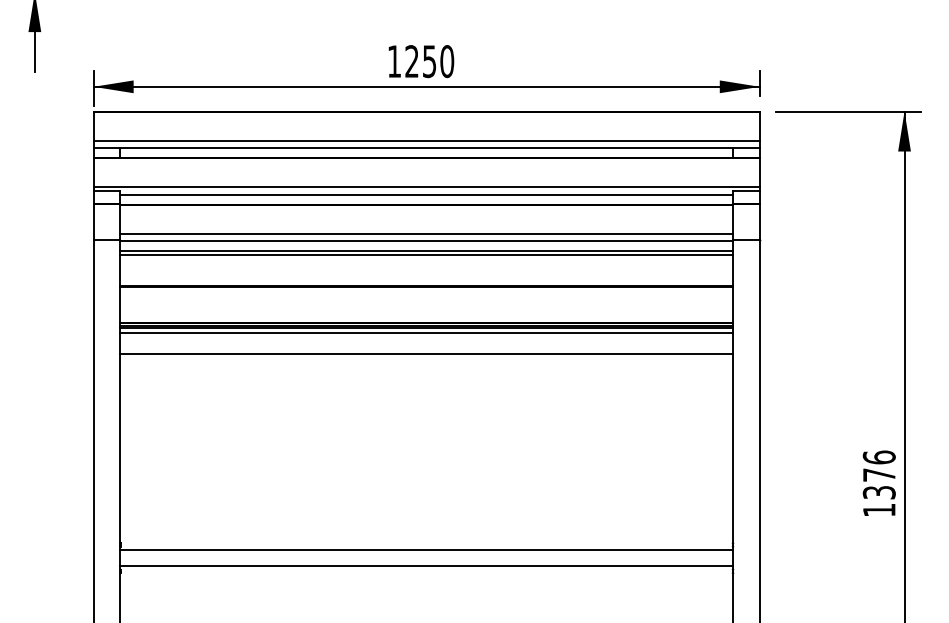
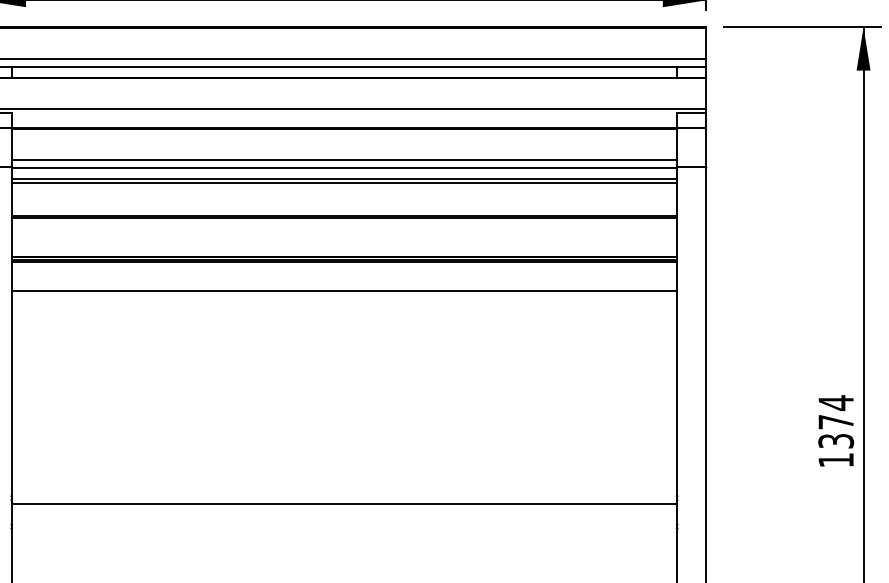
line: (426, 194) -> (344, 117), removed
line: (426, 333) -> (344, 268), removed
text: (878, 457) -> (835, 402), 1376 -> 1374
line: (426, 566) -> (344, 521), removed

